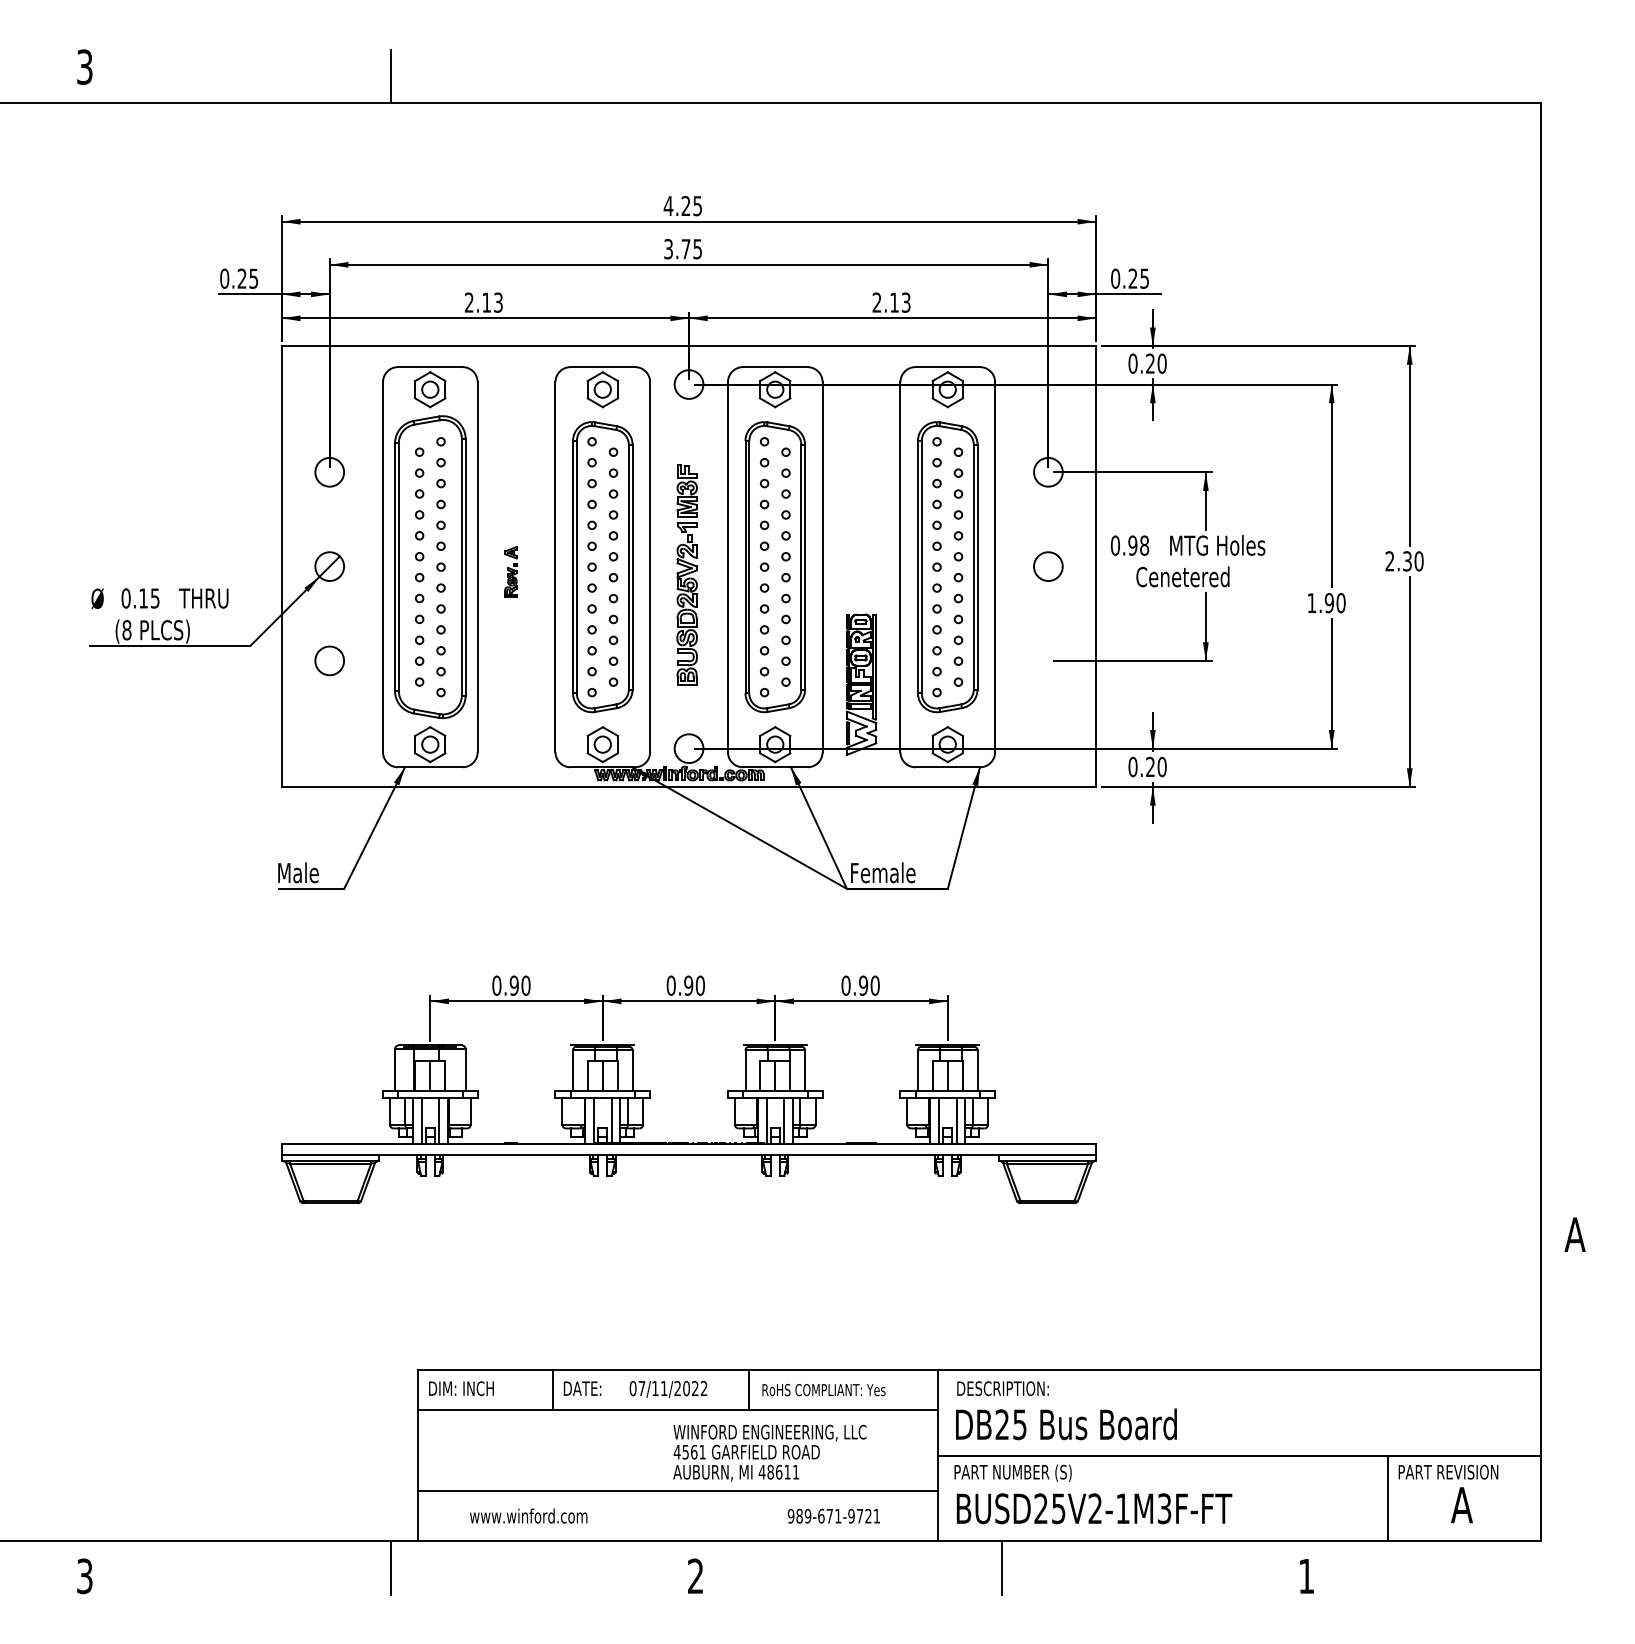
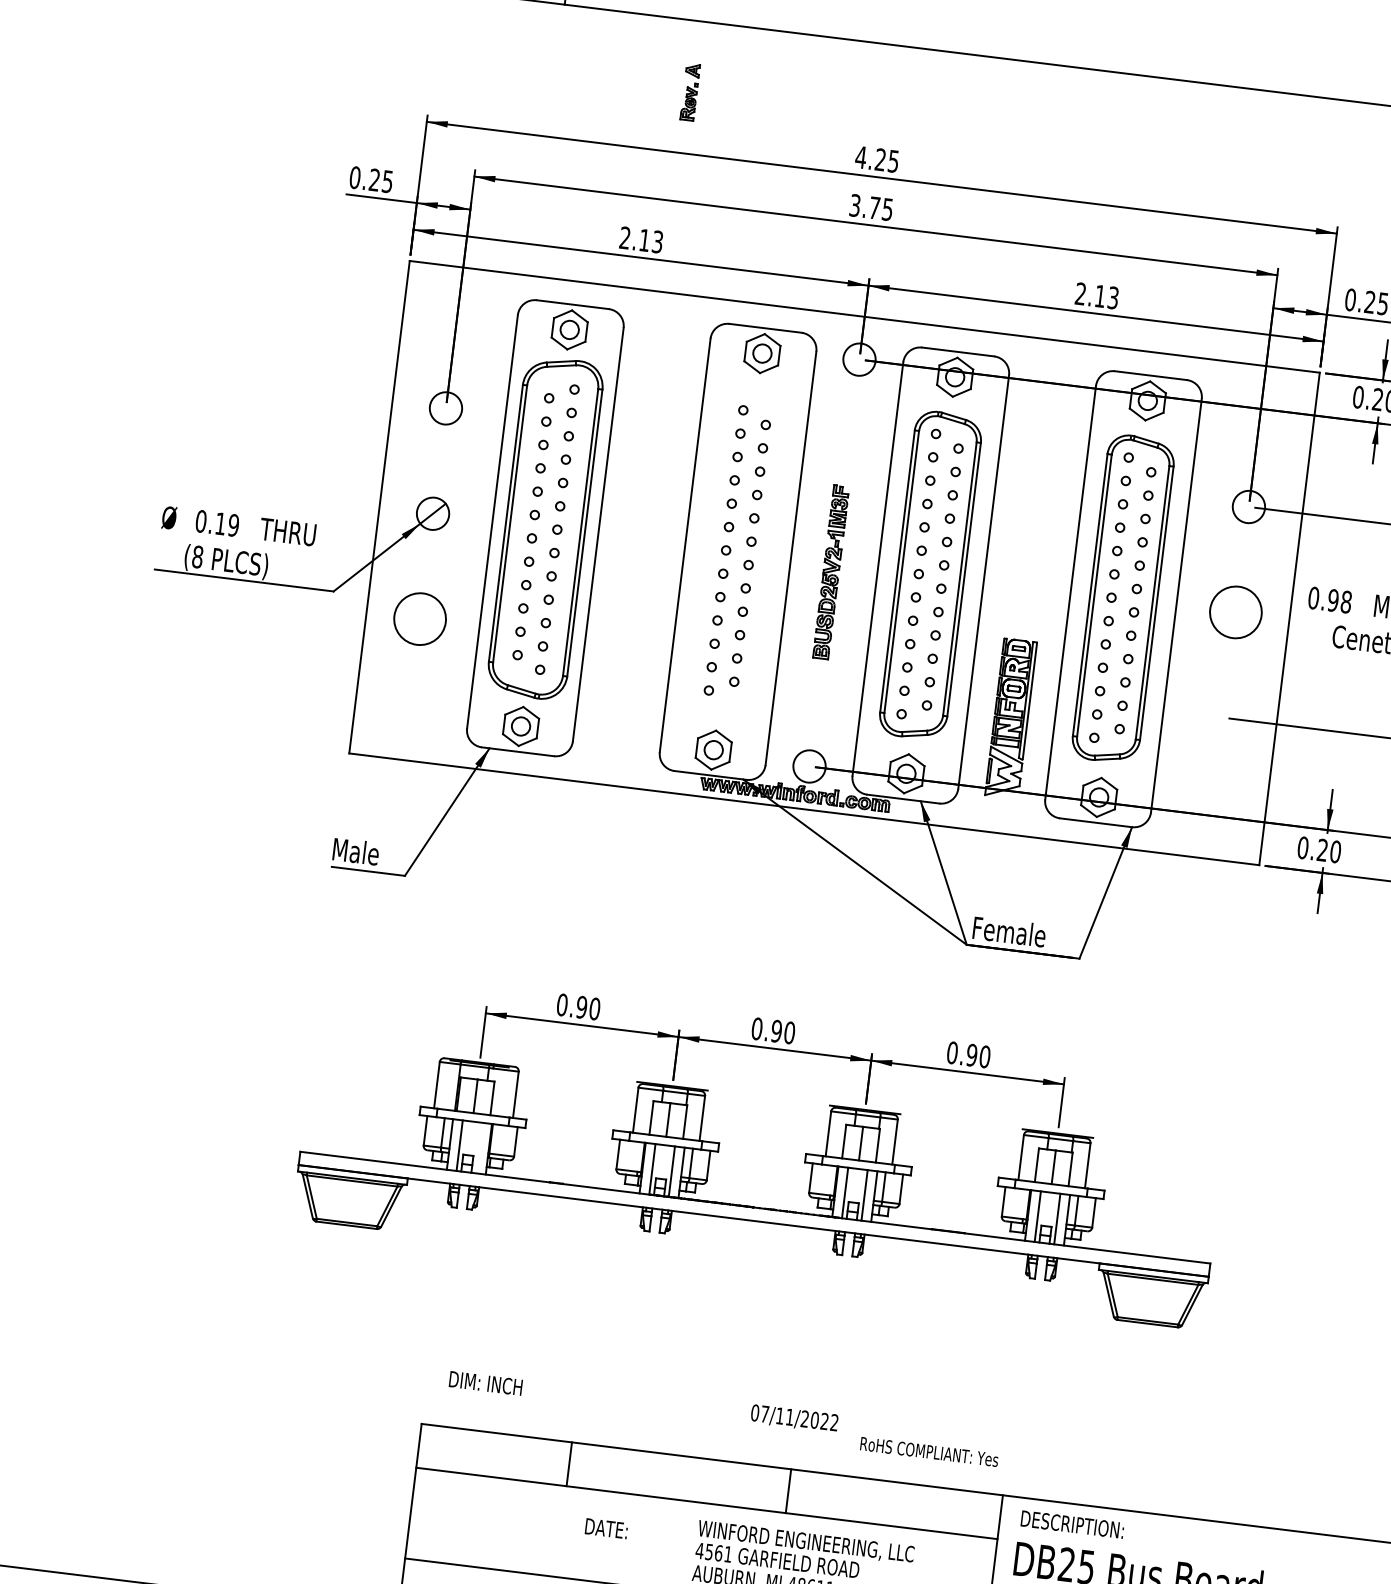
circle: (1048, 566) -> (1236, 612), size x1.6
part: (602, 567) -> (737, 552), removed
part: (510, 571) -> (689, 91), moved
part: (686, 574) -> (830, 571), size x0.7
text: (154, 598) -> (232, 525), 0.15 -> 0.19
circle: (329, 660) -> (419, 618), size x1.6
line: (439, 1120) -> (479, 1147), removed
text: (461, 1388) -> (485, 1383), moved
text: (582, 1388) -> (606, 1528), moved
text: (668, 1389) -> (794, 1418), moved
text: (823, 1390) -> (928, 1452), moved

